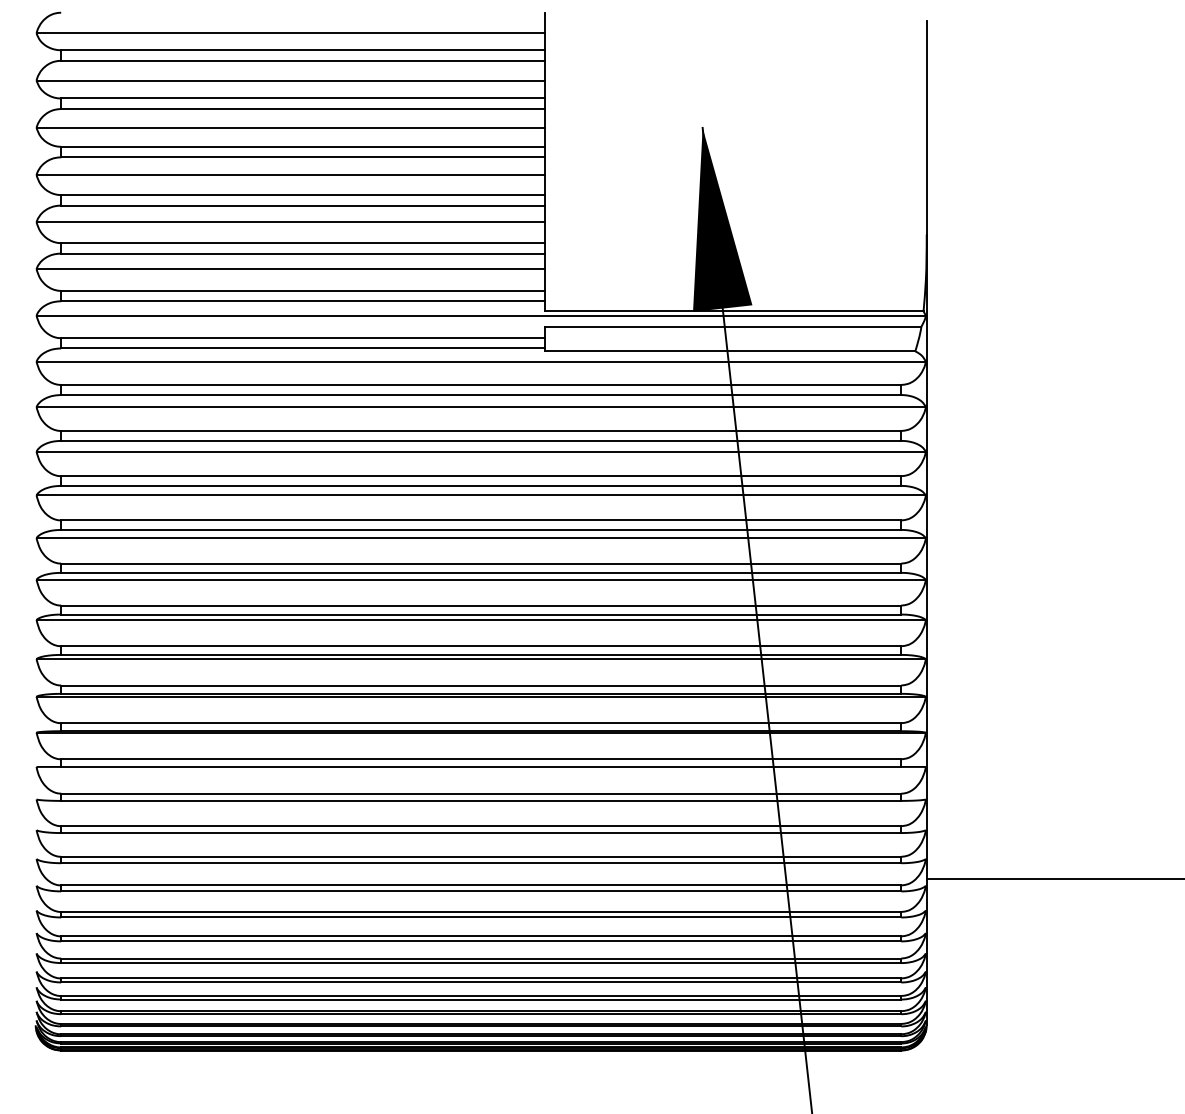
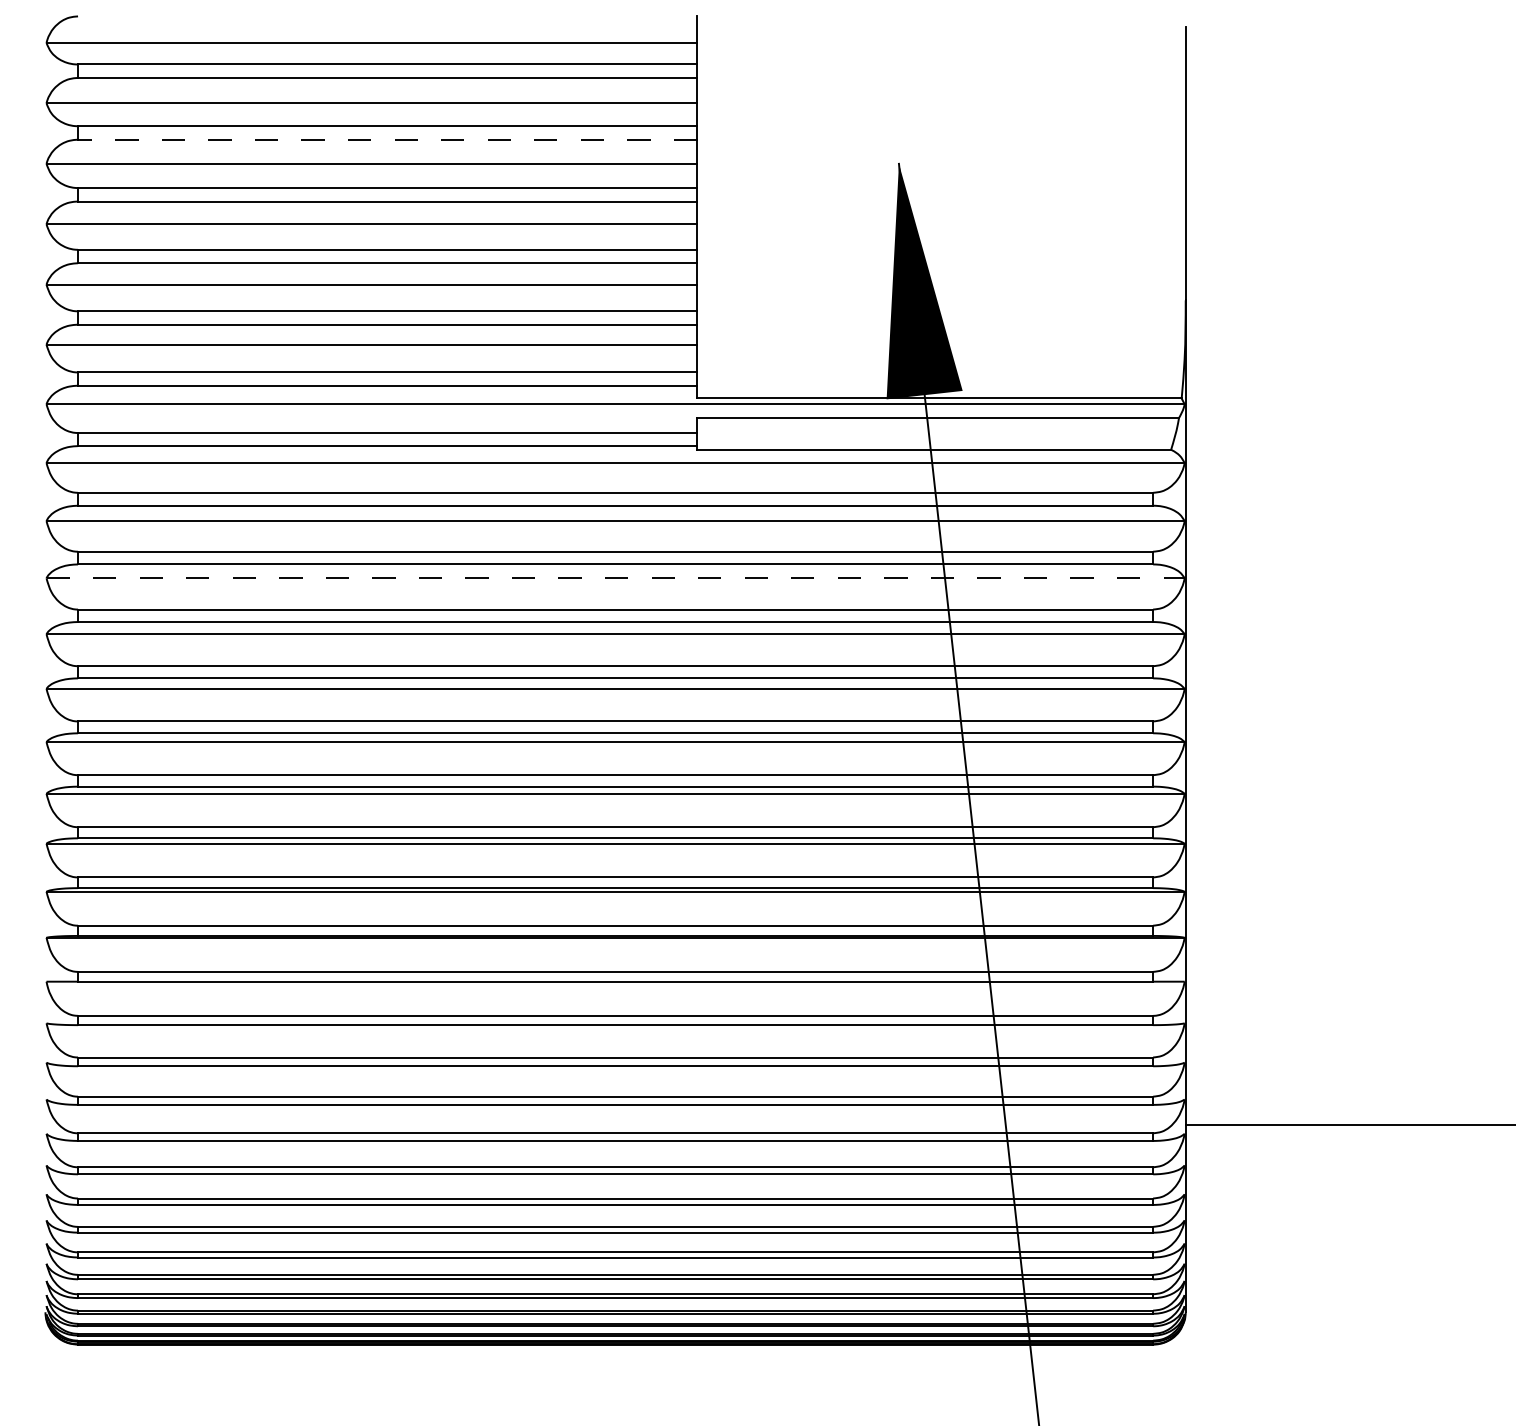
line: (302, 108) -> (387, 139), solid -> dashed
line: (481, 451) -> (616, 578), solid -> dashed

